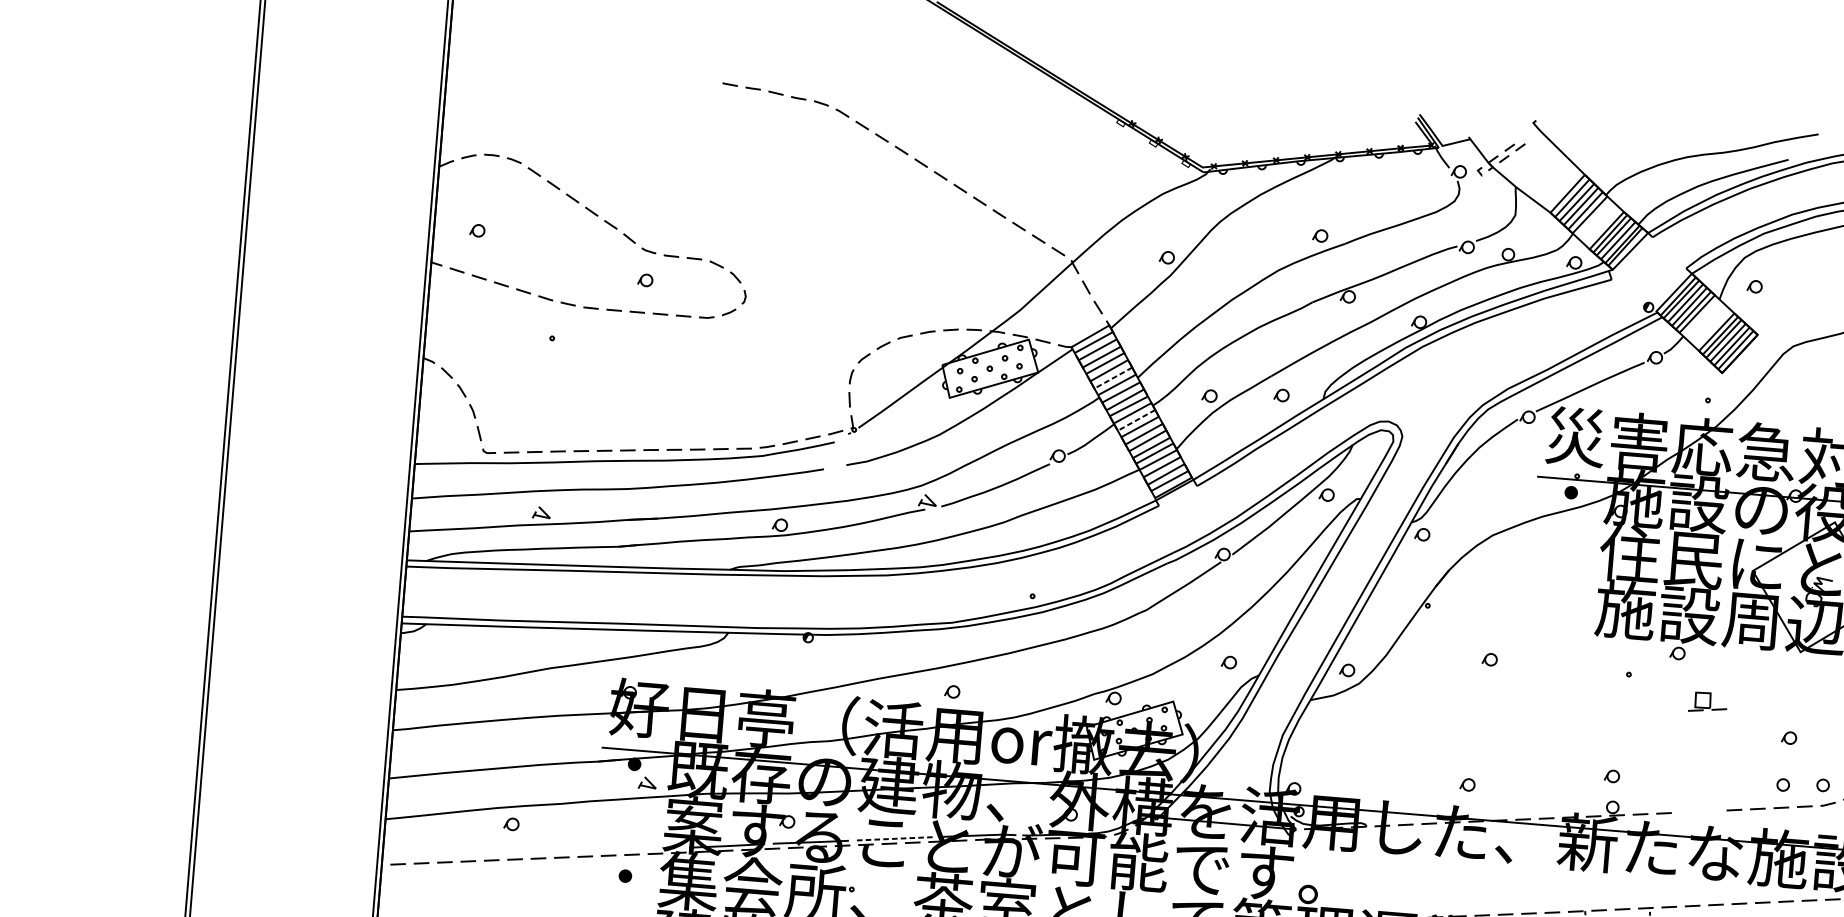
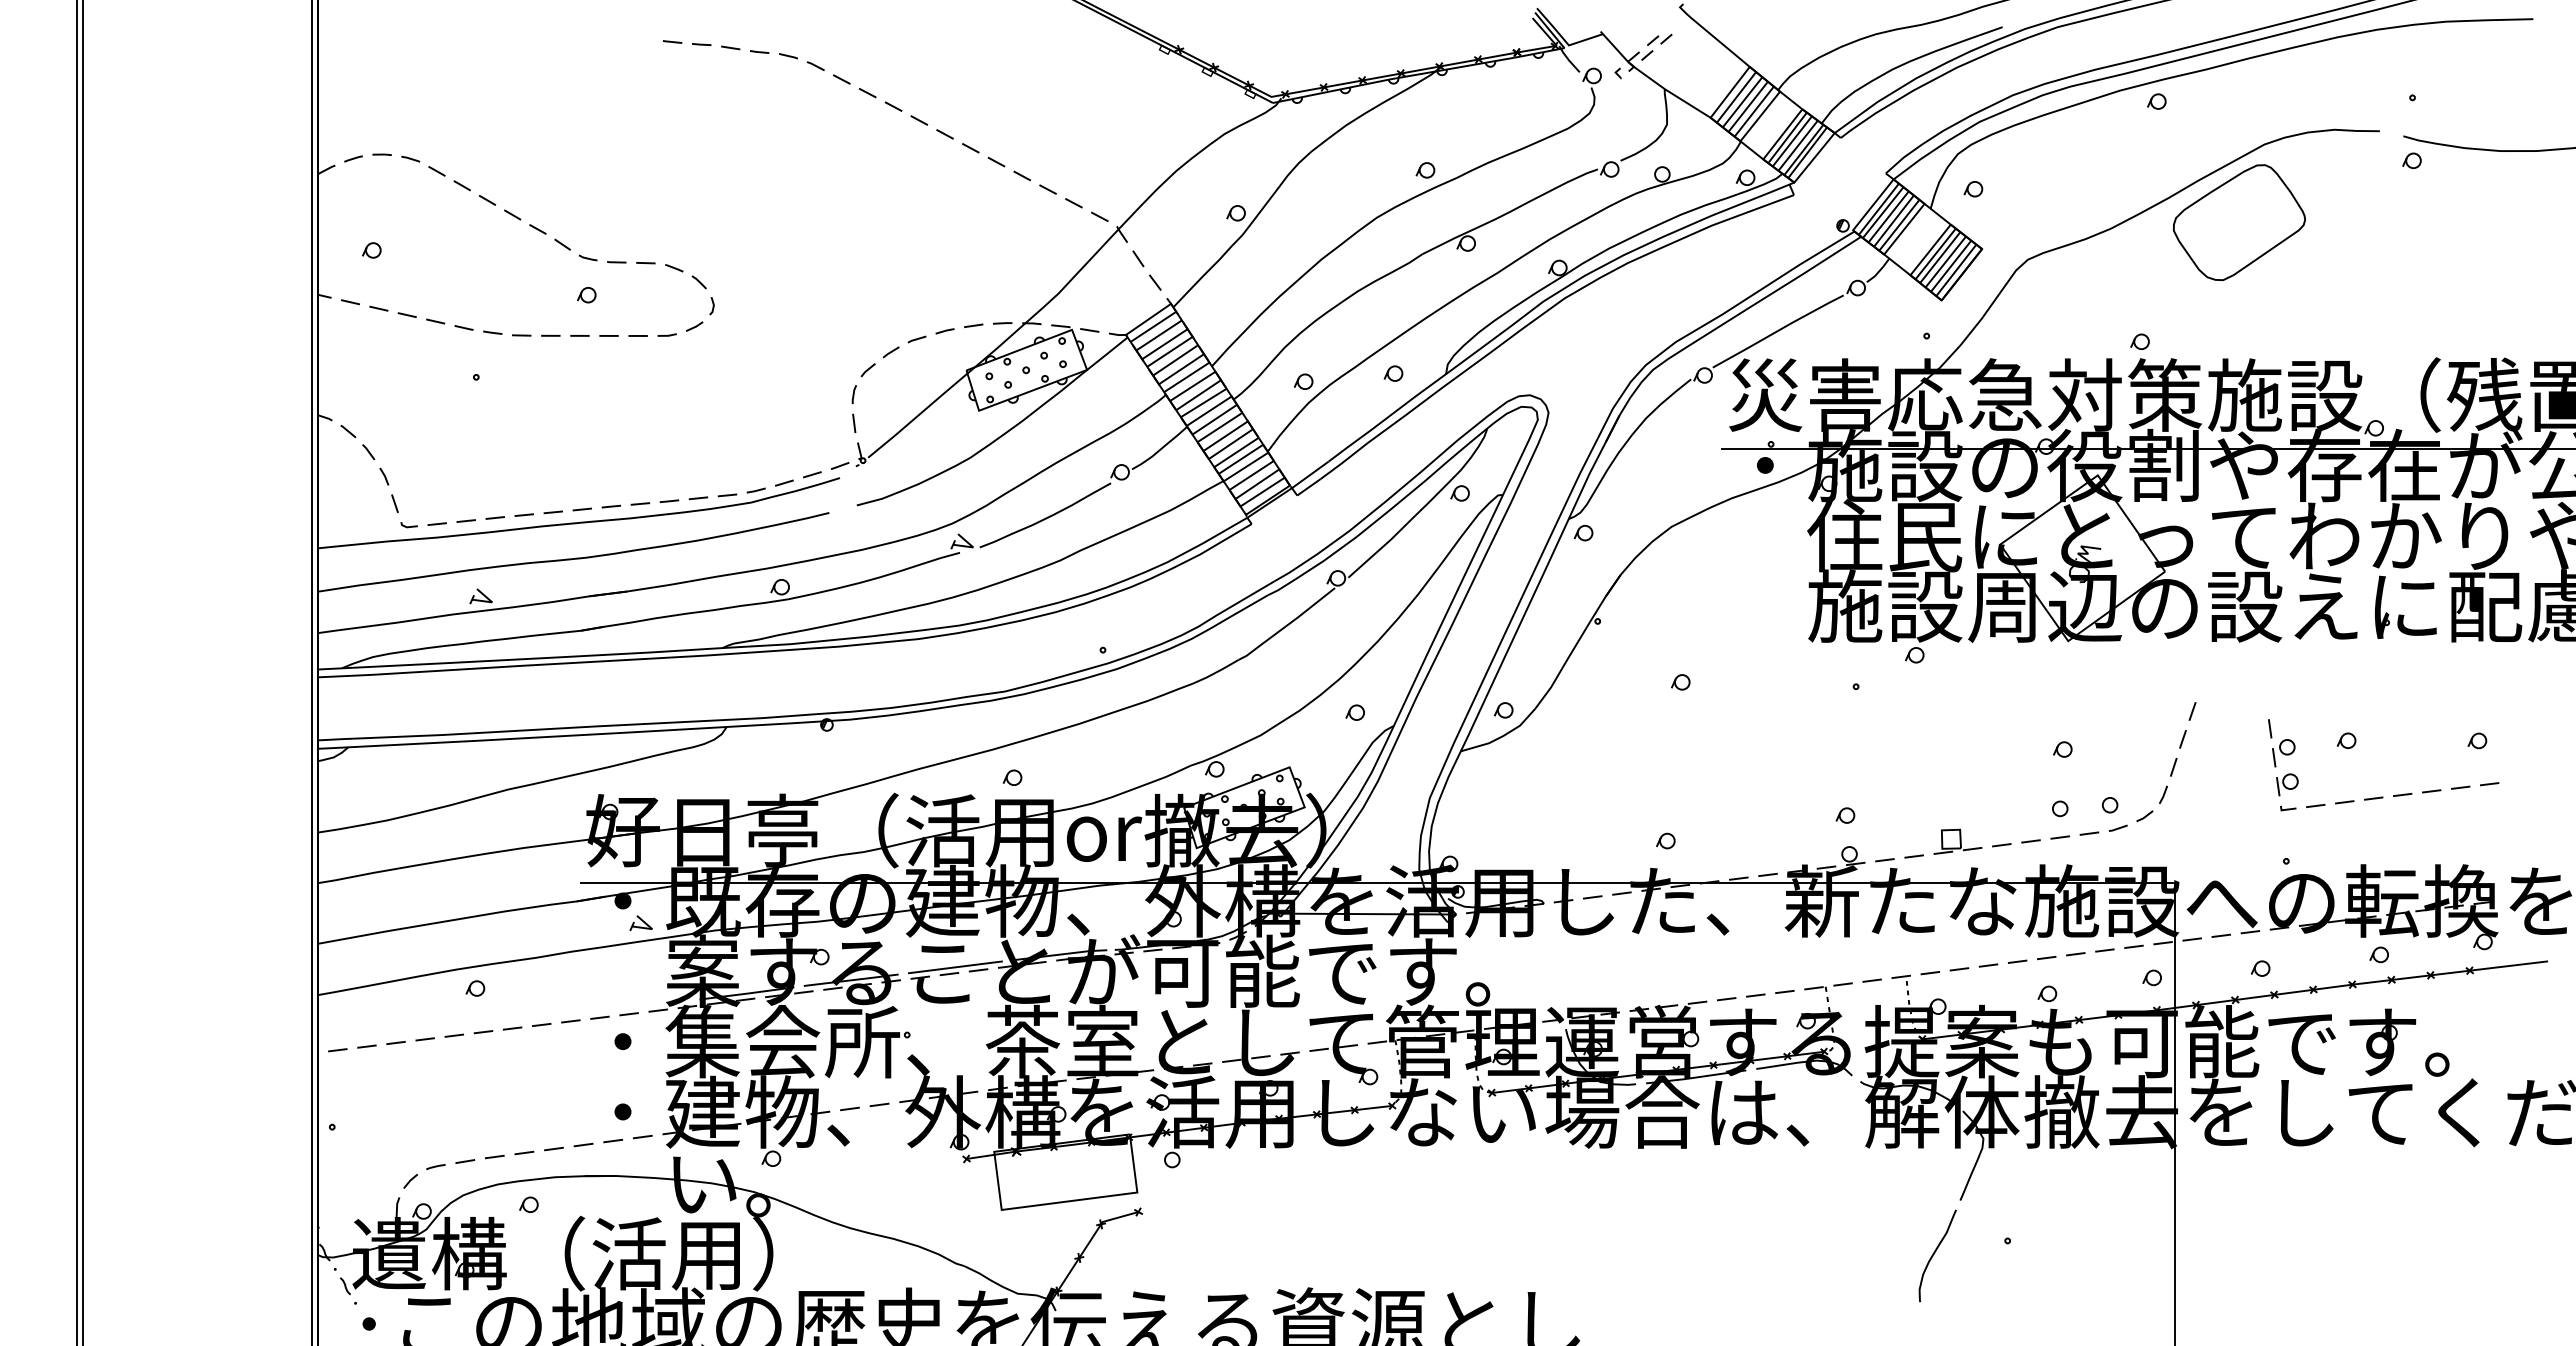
line: (1113, 378) -> (1181, 369), dashed -> solid
line: (1136, 420) -> (1214, 419), dashed -> solid
part: (1707, 702) -> (1957, 841), moved
line: (894, 838) -> (955, 967), dashed -> solid

